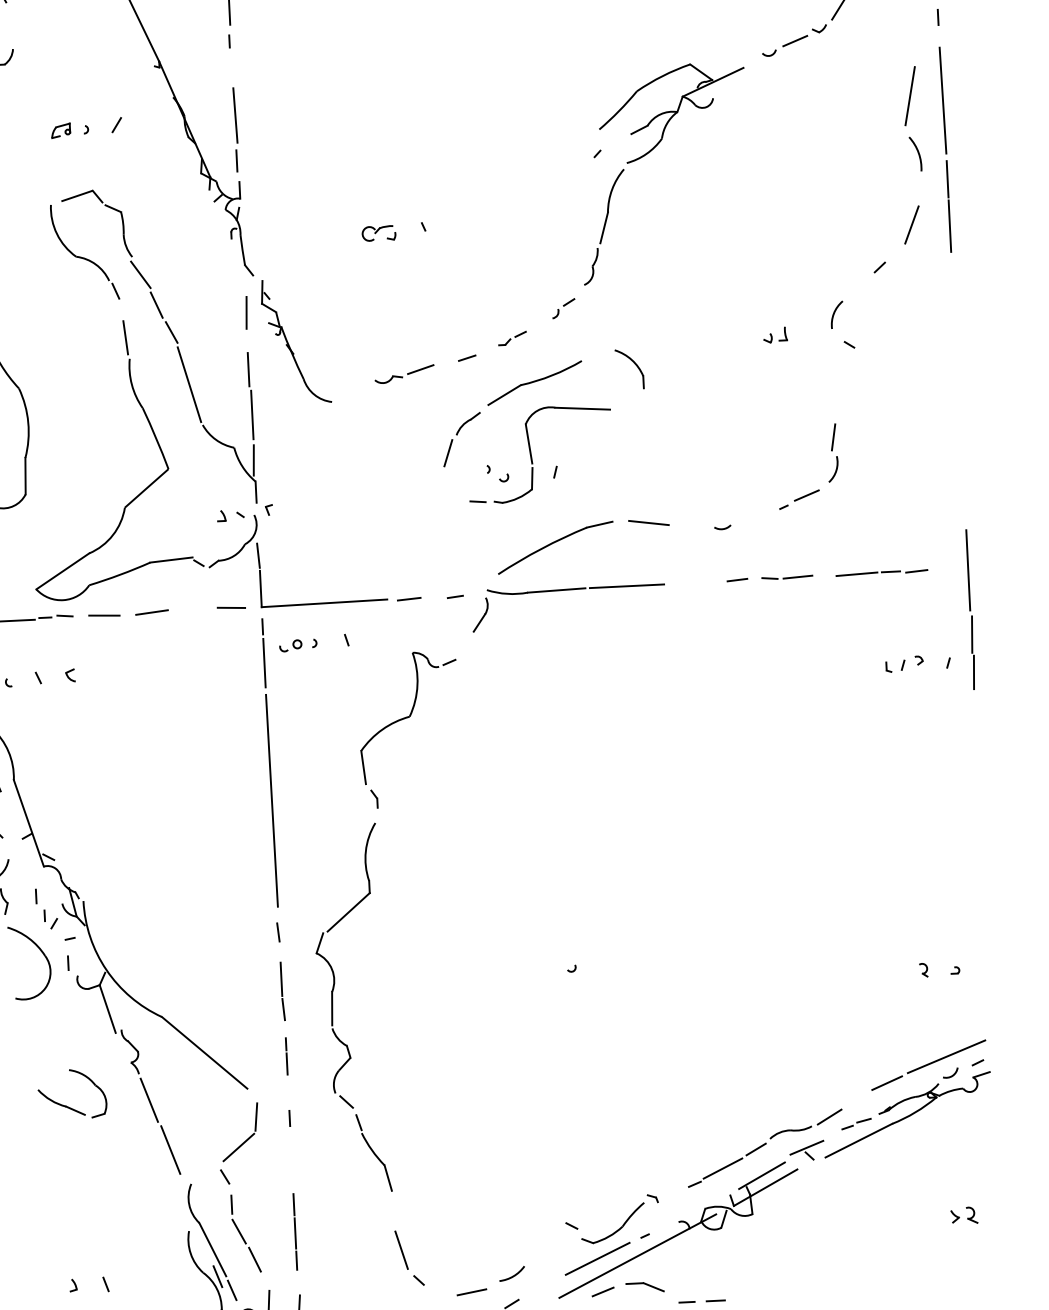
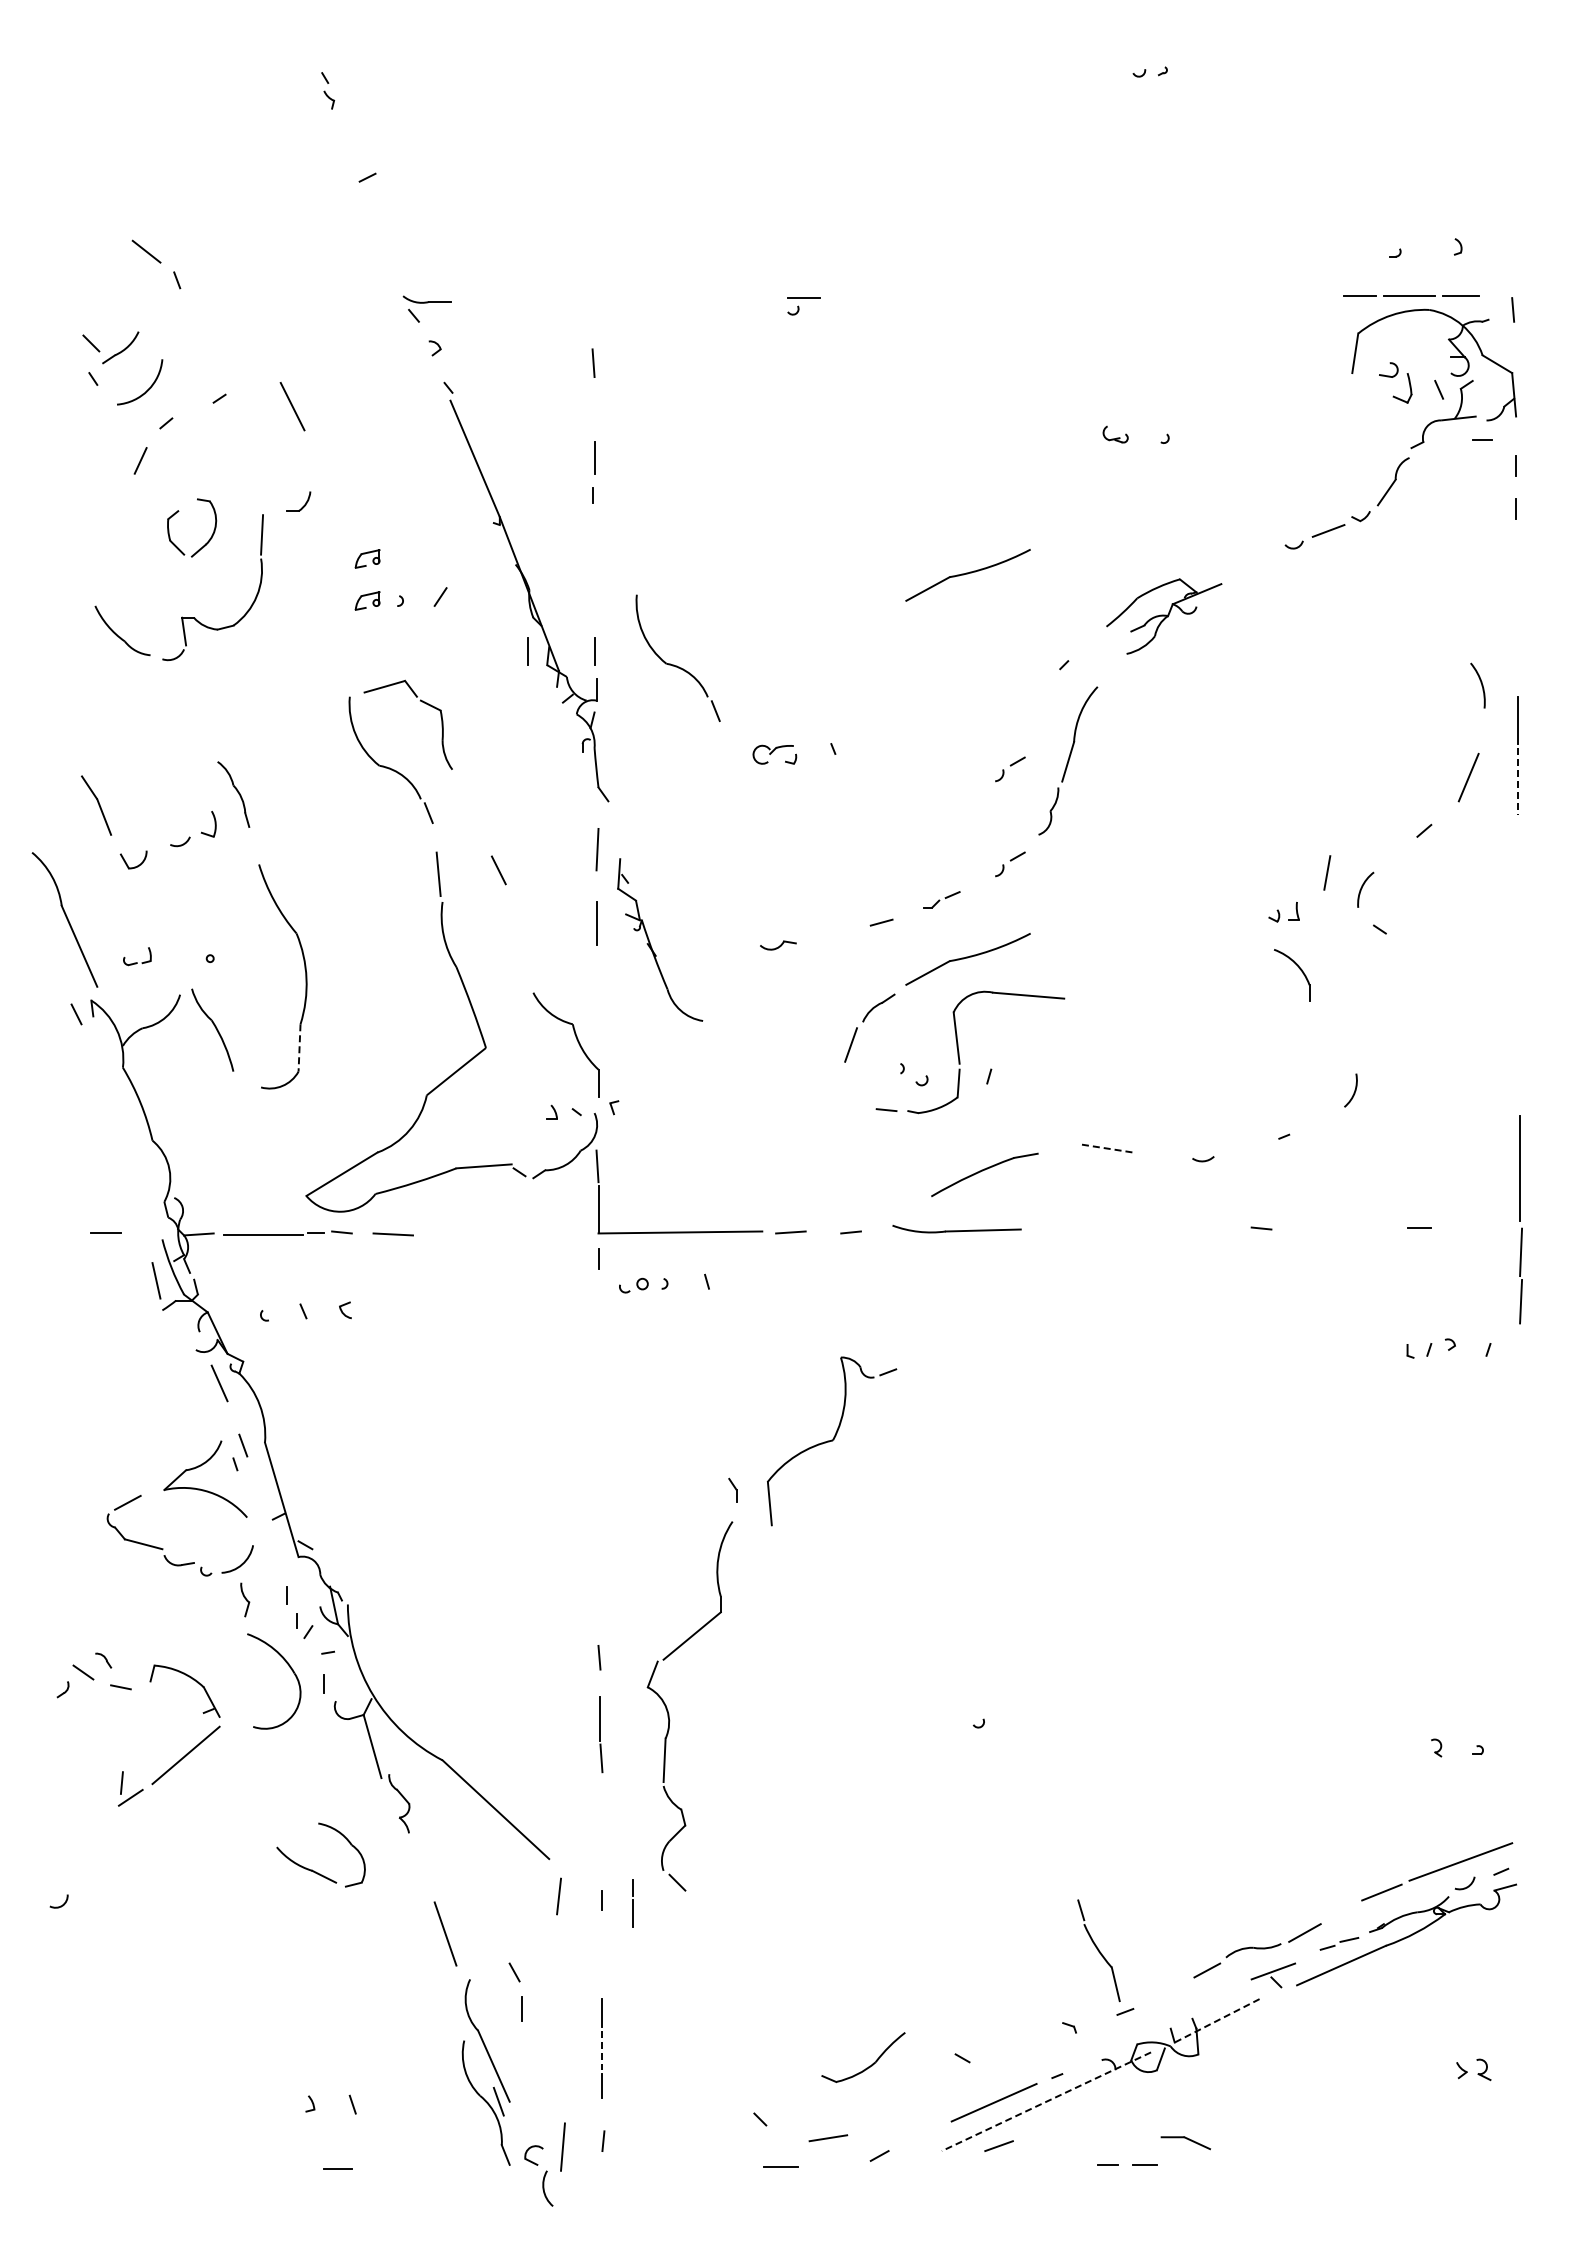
part: (520, 88) -> (967, 575), added
line: (910, 95) -> (1474, 609), removed
part: (59, 98) -> (367, 558), added
line: (943, 100) -> (1517, 617), removed
part: (671, 112) -> (1163, 616), size x0.6
line: (235, 115) -> (595, 591), removed
line: (185, 163) -> (527, 651), added
part: (298, 168) -> (674, 664), added
line: (950, 226) -> (1518, 781), solid -> dashed
part: (560, 235) -> (1010, 769), added
line: (140, 274) -> (462, 793), removed
line: (157, 304) -> (481, 833), removed
part: (288, 343) -> (650, 942), moved
part: (634, 364) -> (1299, 969), moved
line: (420, 369) -> (820, 934), removed
line: (189, 384) -> (518, 939), removed
line: (252, 414) -> (598, 982), removed
line: (833, 437) -> (1327, 872), moved
line: (253, 460) -> (597, 1041), removed
line: (25, 475) -> (299, 1047), solid -> dashed
line: (806, 495) -> (1314, 1122), removed
line: (648, 522) -> (1107, 1148), solid -> dashed
part: (555, 547) -> (984, 1174), size x0.7
line: (916, 571) -> (1452, 1228), removed
line: (856, 574) -> (1374, 1228), removed
line: (797, 577) -> (1297, 1228), removed
line: (736, 580) -> (1218, 1228), removed
line: (626, 586) -> (1074, 1229), removed
line: (231, 607) -> (558, 1232), removed
part: (970, 609) -> (1520, 1219), moved
line: (152, 612) -> (455, 1233), removed
part: (480, 614) -> (882, 1257), removed
line: (264, 663) -> (598, 1306), removed
part: (409, 717) -> (832, 1441), moved
line: (271, 800) -> (599, 1485), removed
line: (286, 1056) -> (632, 1903), moved
line: (149, 1100) -> (420, 1867), removed
line: (238, 1147) -> (534, 1934), removed
part: (373, 1152) -> (1098, 1950), moved
line: (722, 1168) -> (1162, 1993), removed
line: (761, 1175) -> (1212, 2004), removed
line: (765, 1187) -> (1217, 2020), solid -> dashed
part: (618, 1229) -> (869, 2065), moved
line: (239, 1231) -> (529, 2044), removed
line: (295, 1233) -> (602, 2050), solid -> dashed
line: (401, 1249) -> (739, 2078), removed
line: (637, 1255) -> (1046, 2101), solid -> dashed
line: (255, 1259) -> (548, 2081), removed
arc: (512, 1275) -> (882, 2119), removed
part: (644, 1287) -> (1185, 2143), moved
line: (232, 1290) -> (516, 2120), removed

